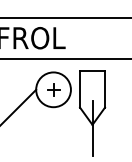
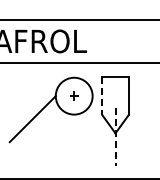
part: (53, 89) -> (74, 95), size x0.6
line: (80, 90) -> (102, 96), solid -> dashed
line: (92, 127) -> (115, 136), solid -> dashed

